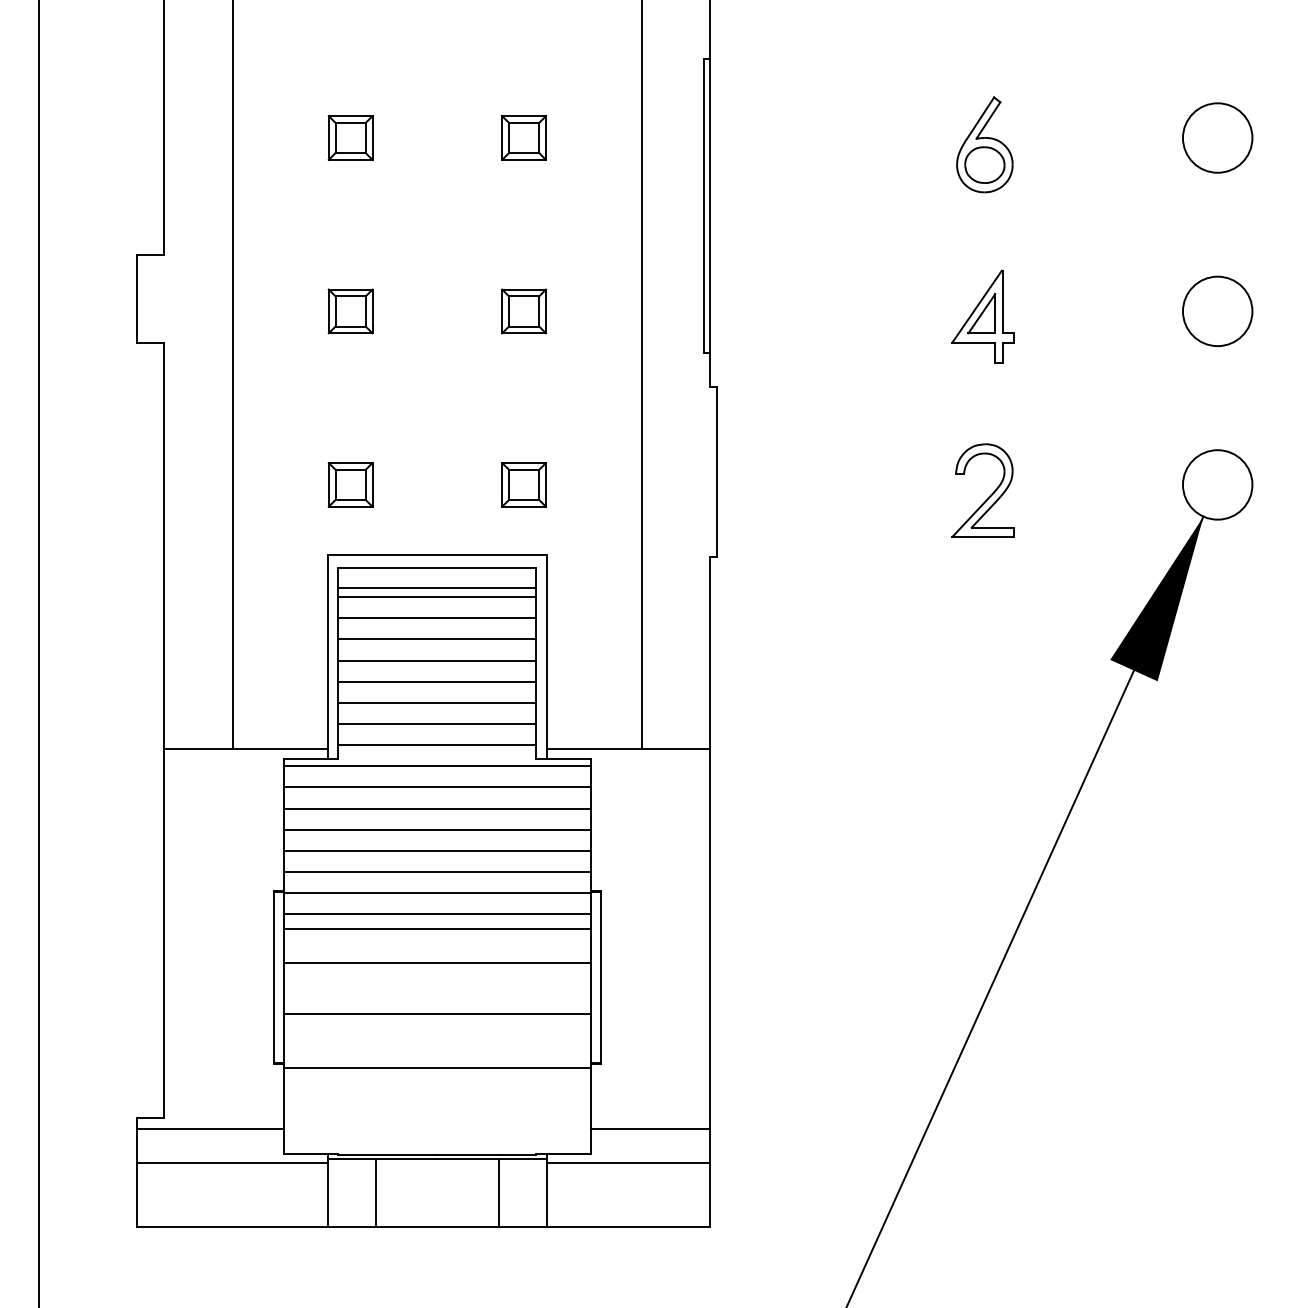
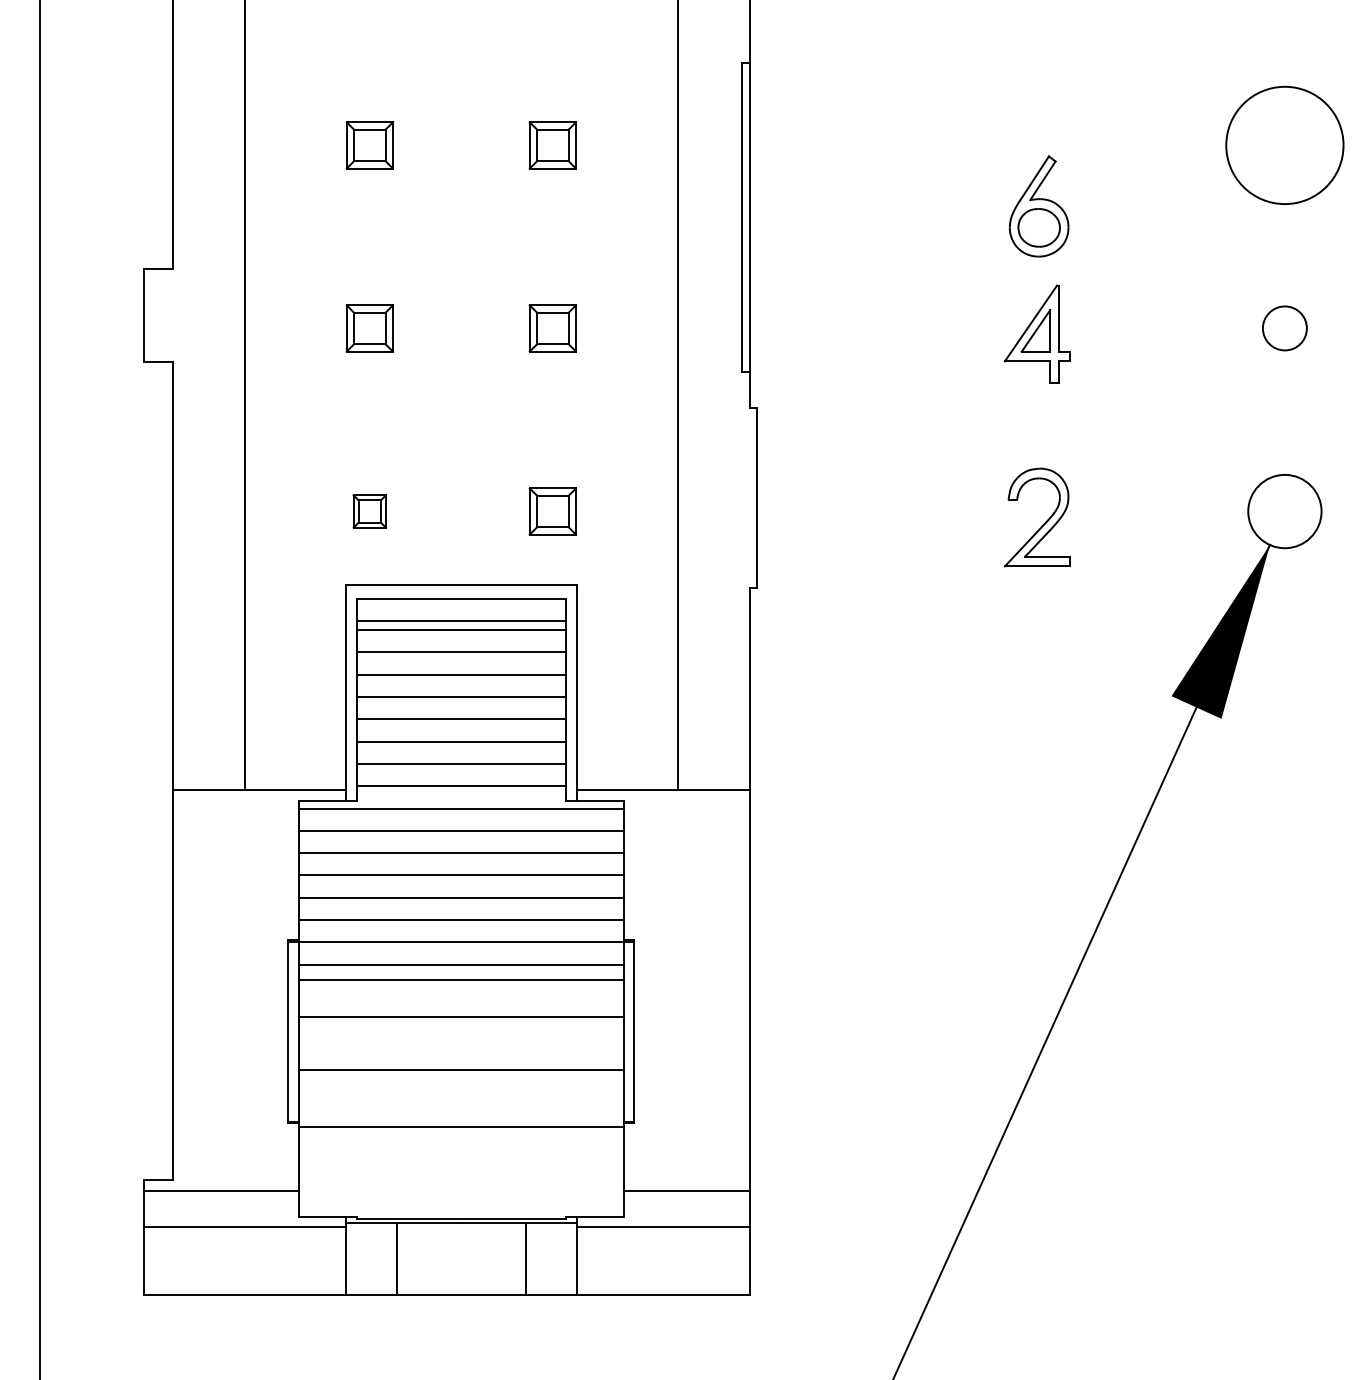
circle: (1217, 137) -> (1284, 144), size x1.6
part: (984, 144) -> (1038, 206), moved
circle: (1217, 311) -> (1284, 328), size x0.6
part: (350, 484) -> (369, 511), size x0.7

